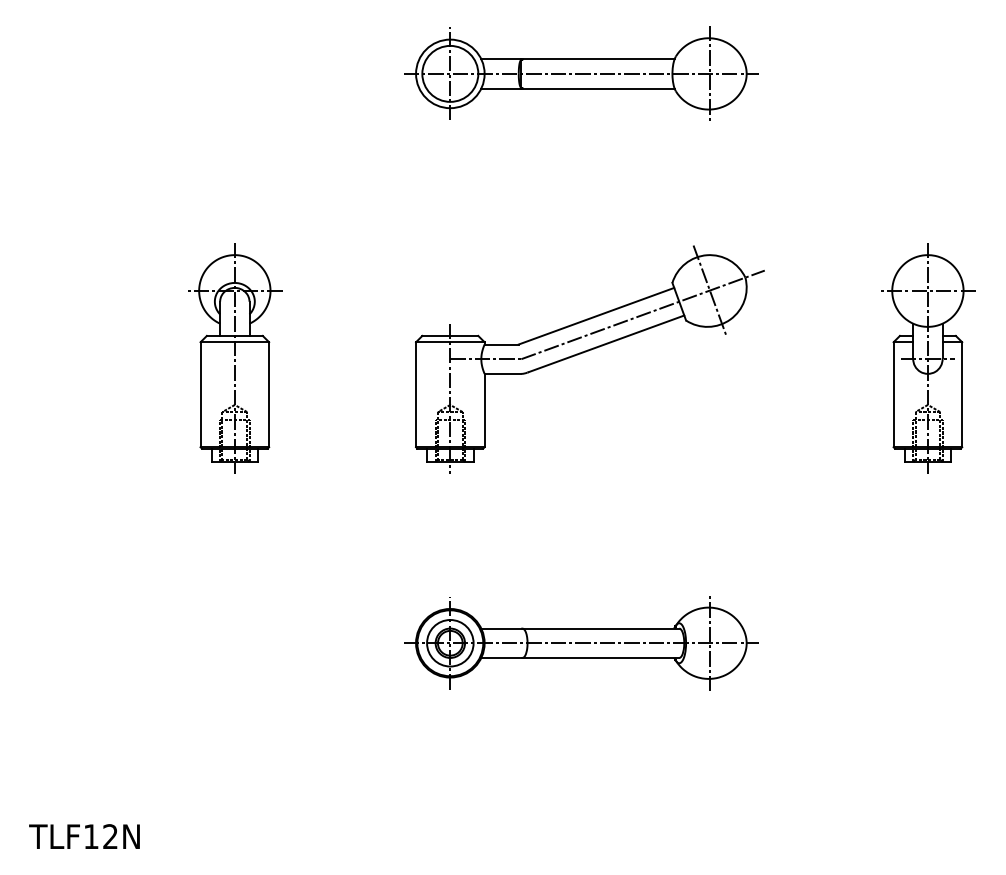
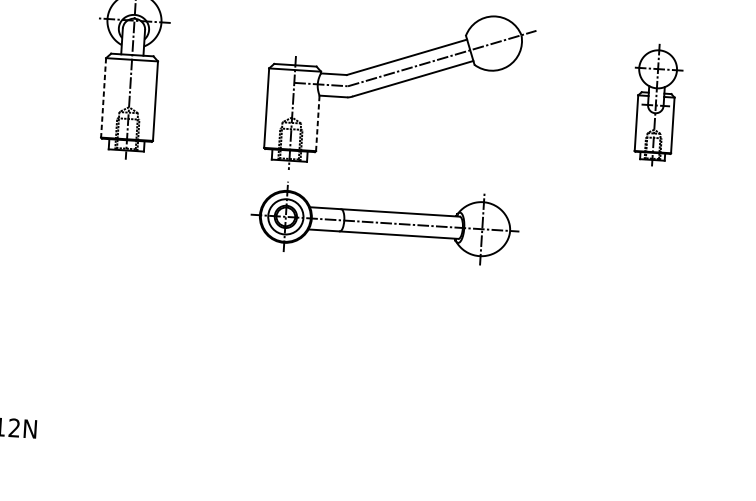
line: (709, 290) -> (493, 43), removed
part: (928, 358) -> (656, 105), size x0.7
line: (200, 394) -> (103, 97), solid -> dashed
line: (484, 410) -> (317, 123), solid -> dashed
part: (581, 643) -> (385, 223), moved

